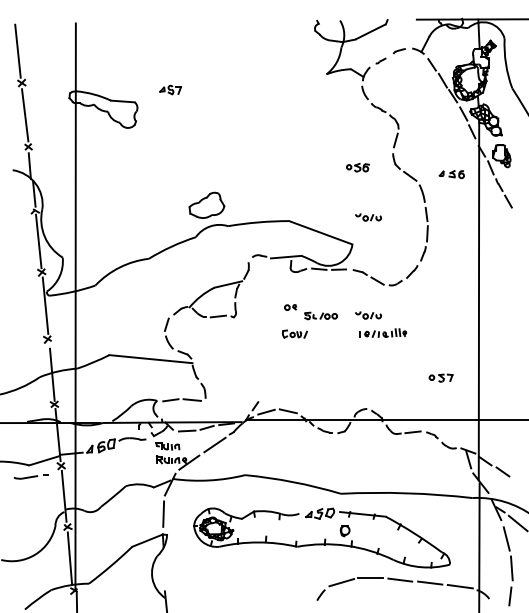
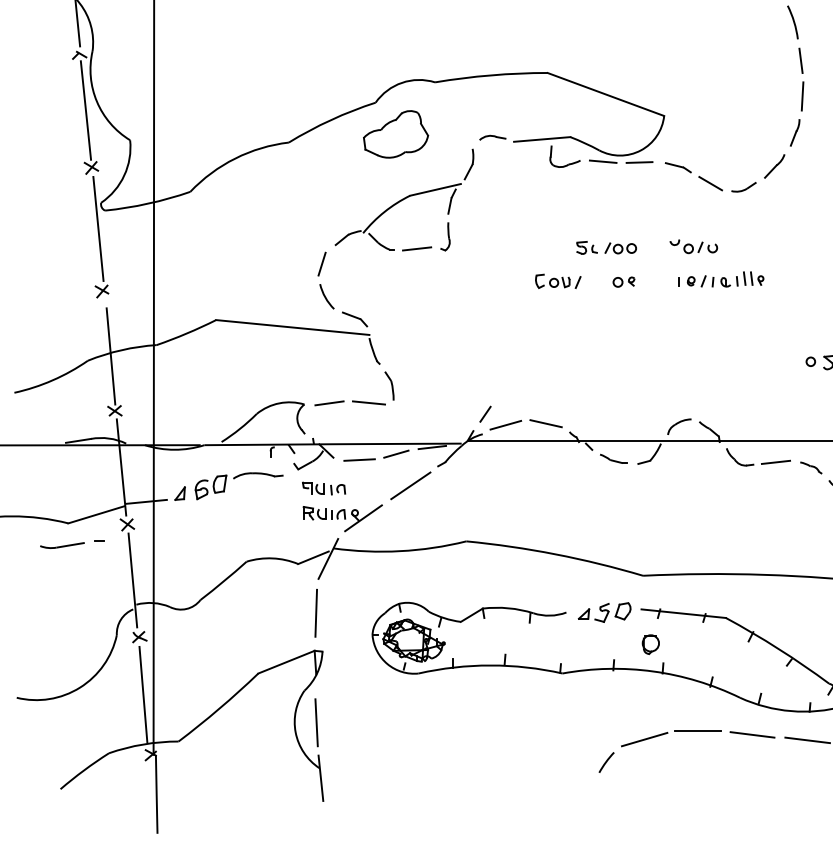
part: (206, 204) -> (395, 132), moved
part: (368, 217) -> (693, 66), removed
part: (290, 307) -> (623, 282), moved
line: (163, 573) -> (315, 722), added

